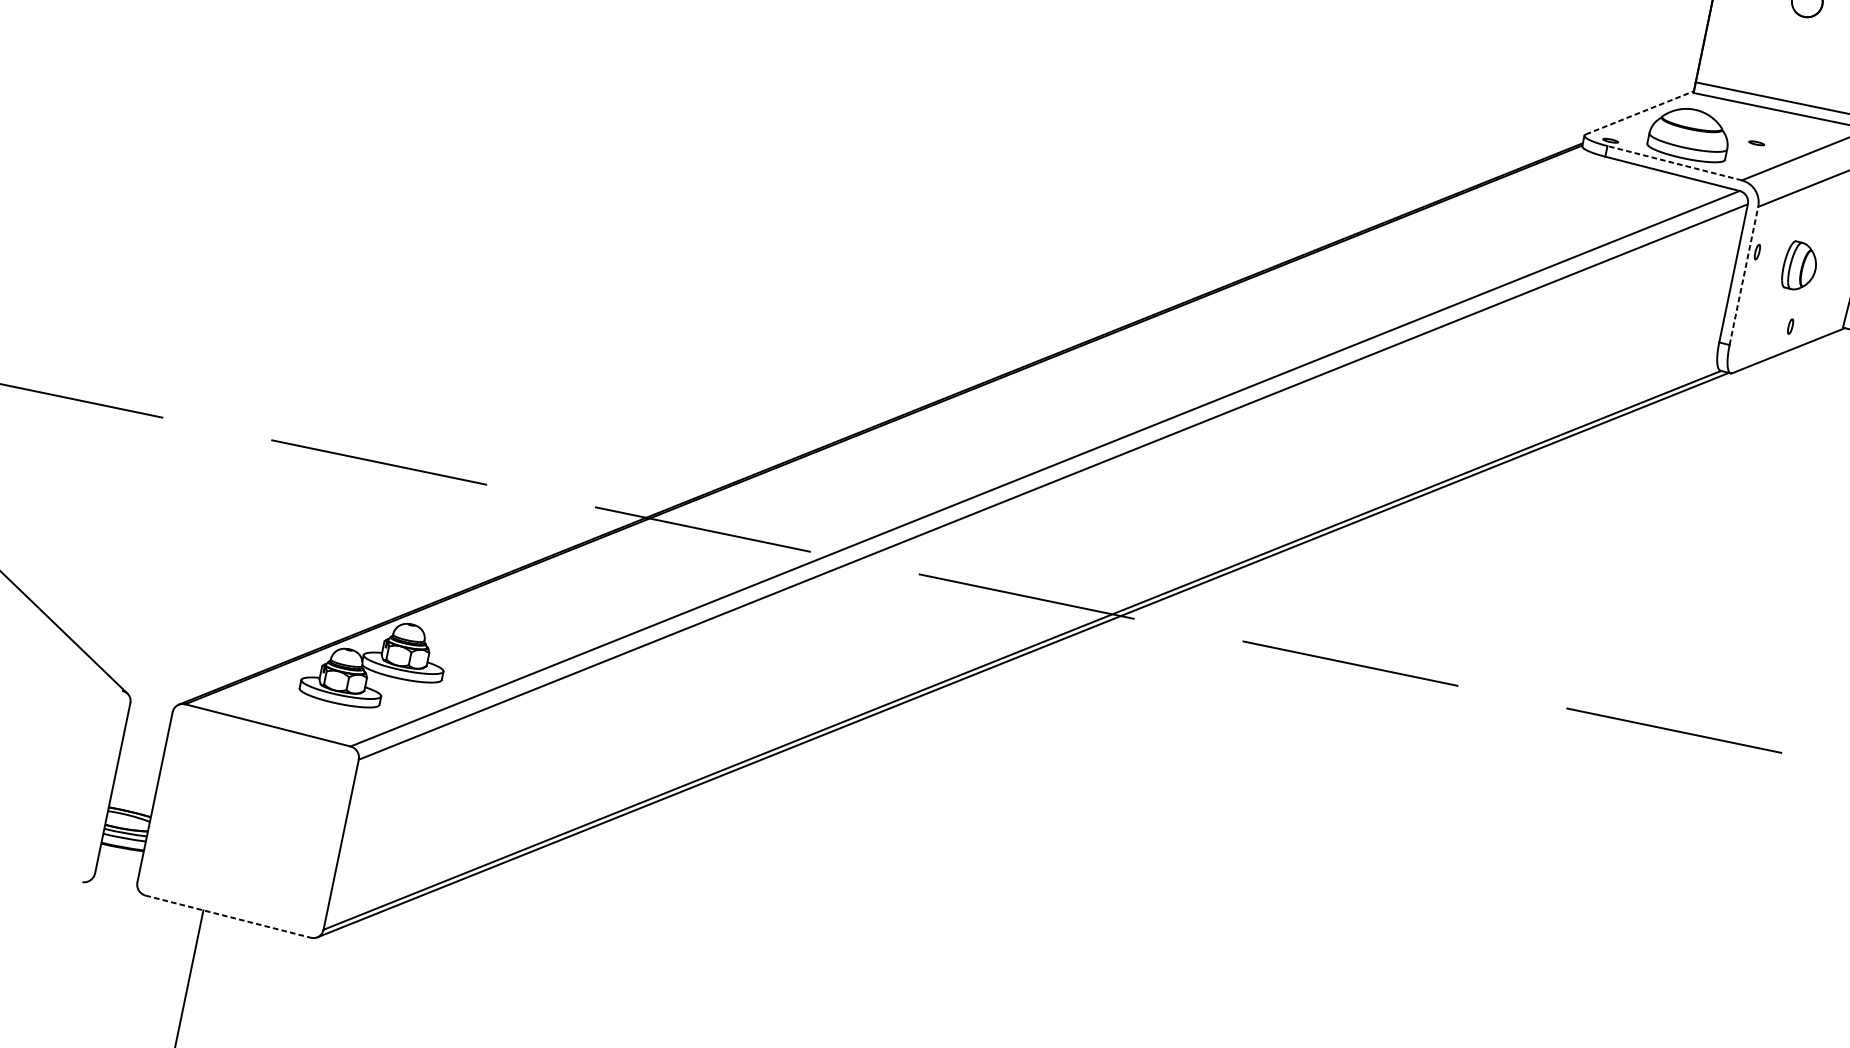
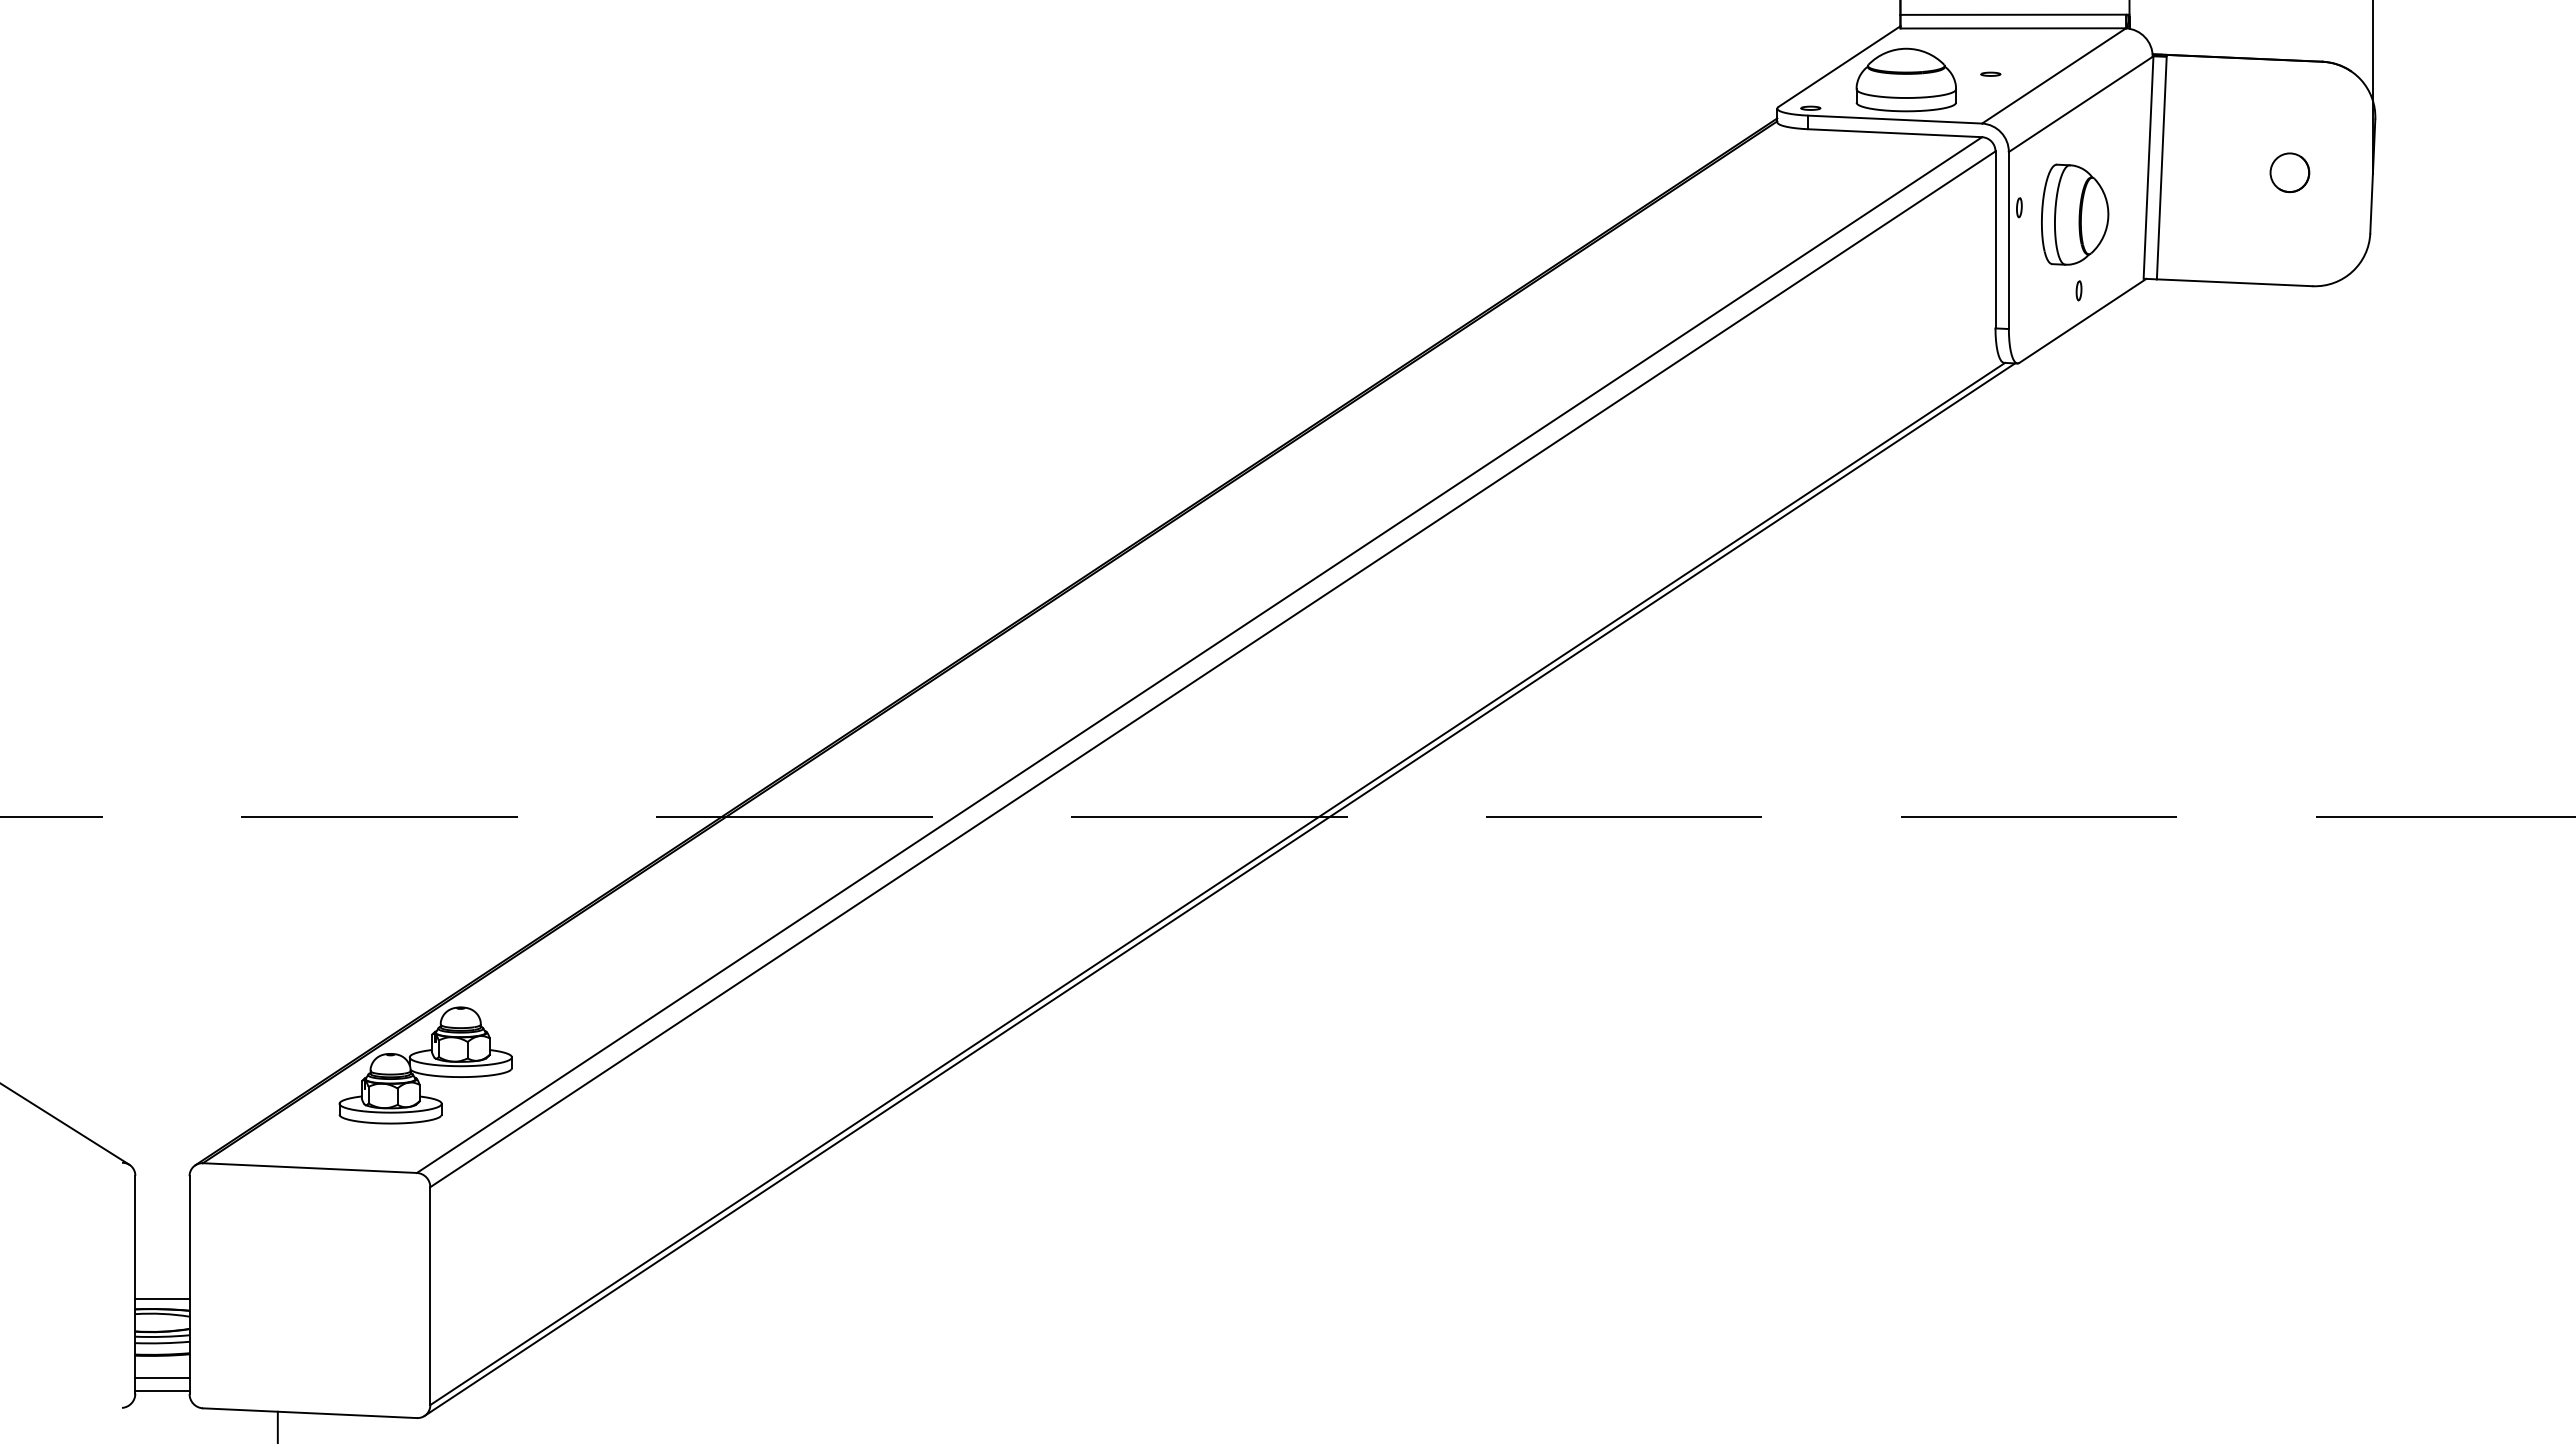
line: (1639, 112) -> (1839, 66), dashed -> solid
line: (1674, 163) -> (1894, 119), dashed -> solid
part: (1800, 266) -> (2075, 214), size x1.67
line: (1743, 275) -> (2008, 240), dashed -> solid
line: (131, 803) -> (162, 1298), added
line: (118, 864) -> (162, 1377), added
line: (116, 875) -> (162, 1391), added
line: (228, 917) -> (310, 1413), dashed -> solid

